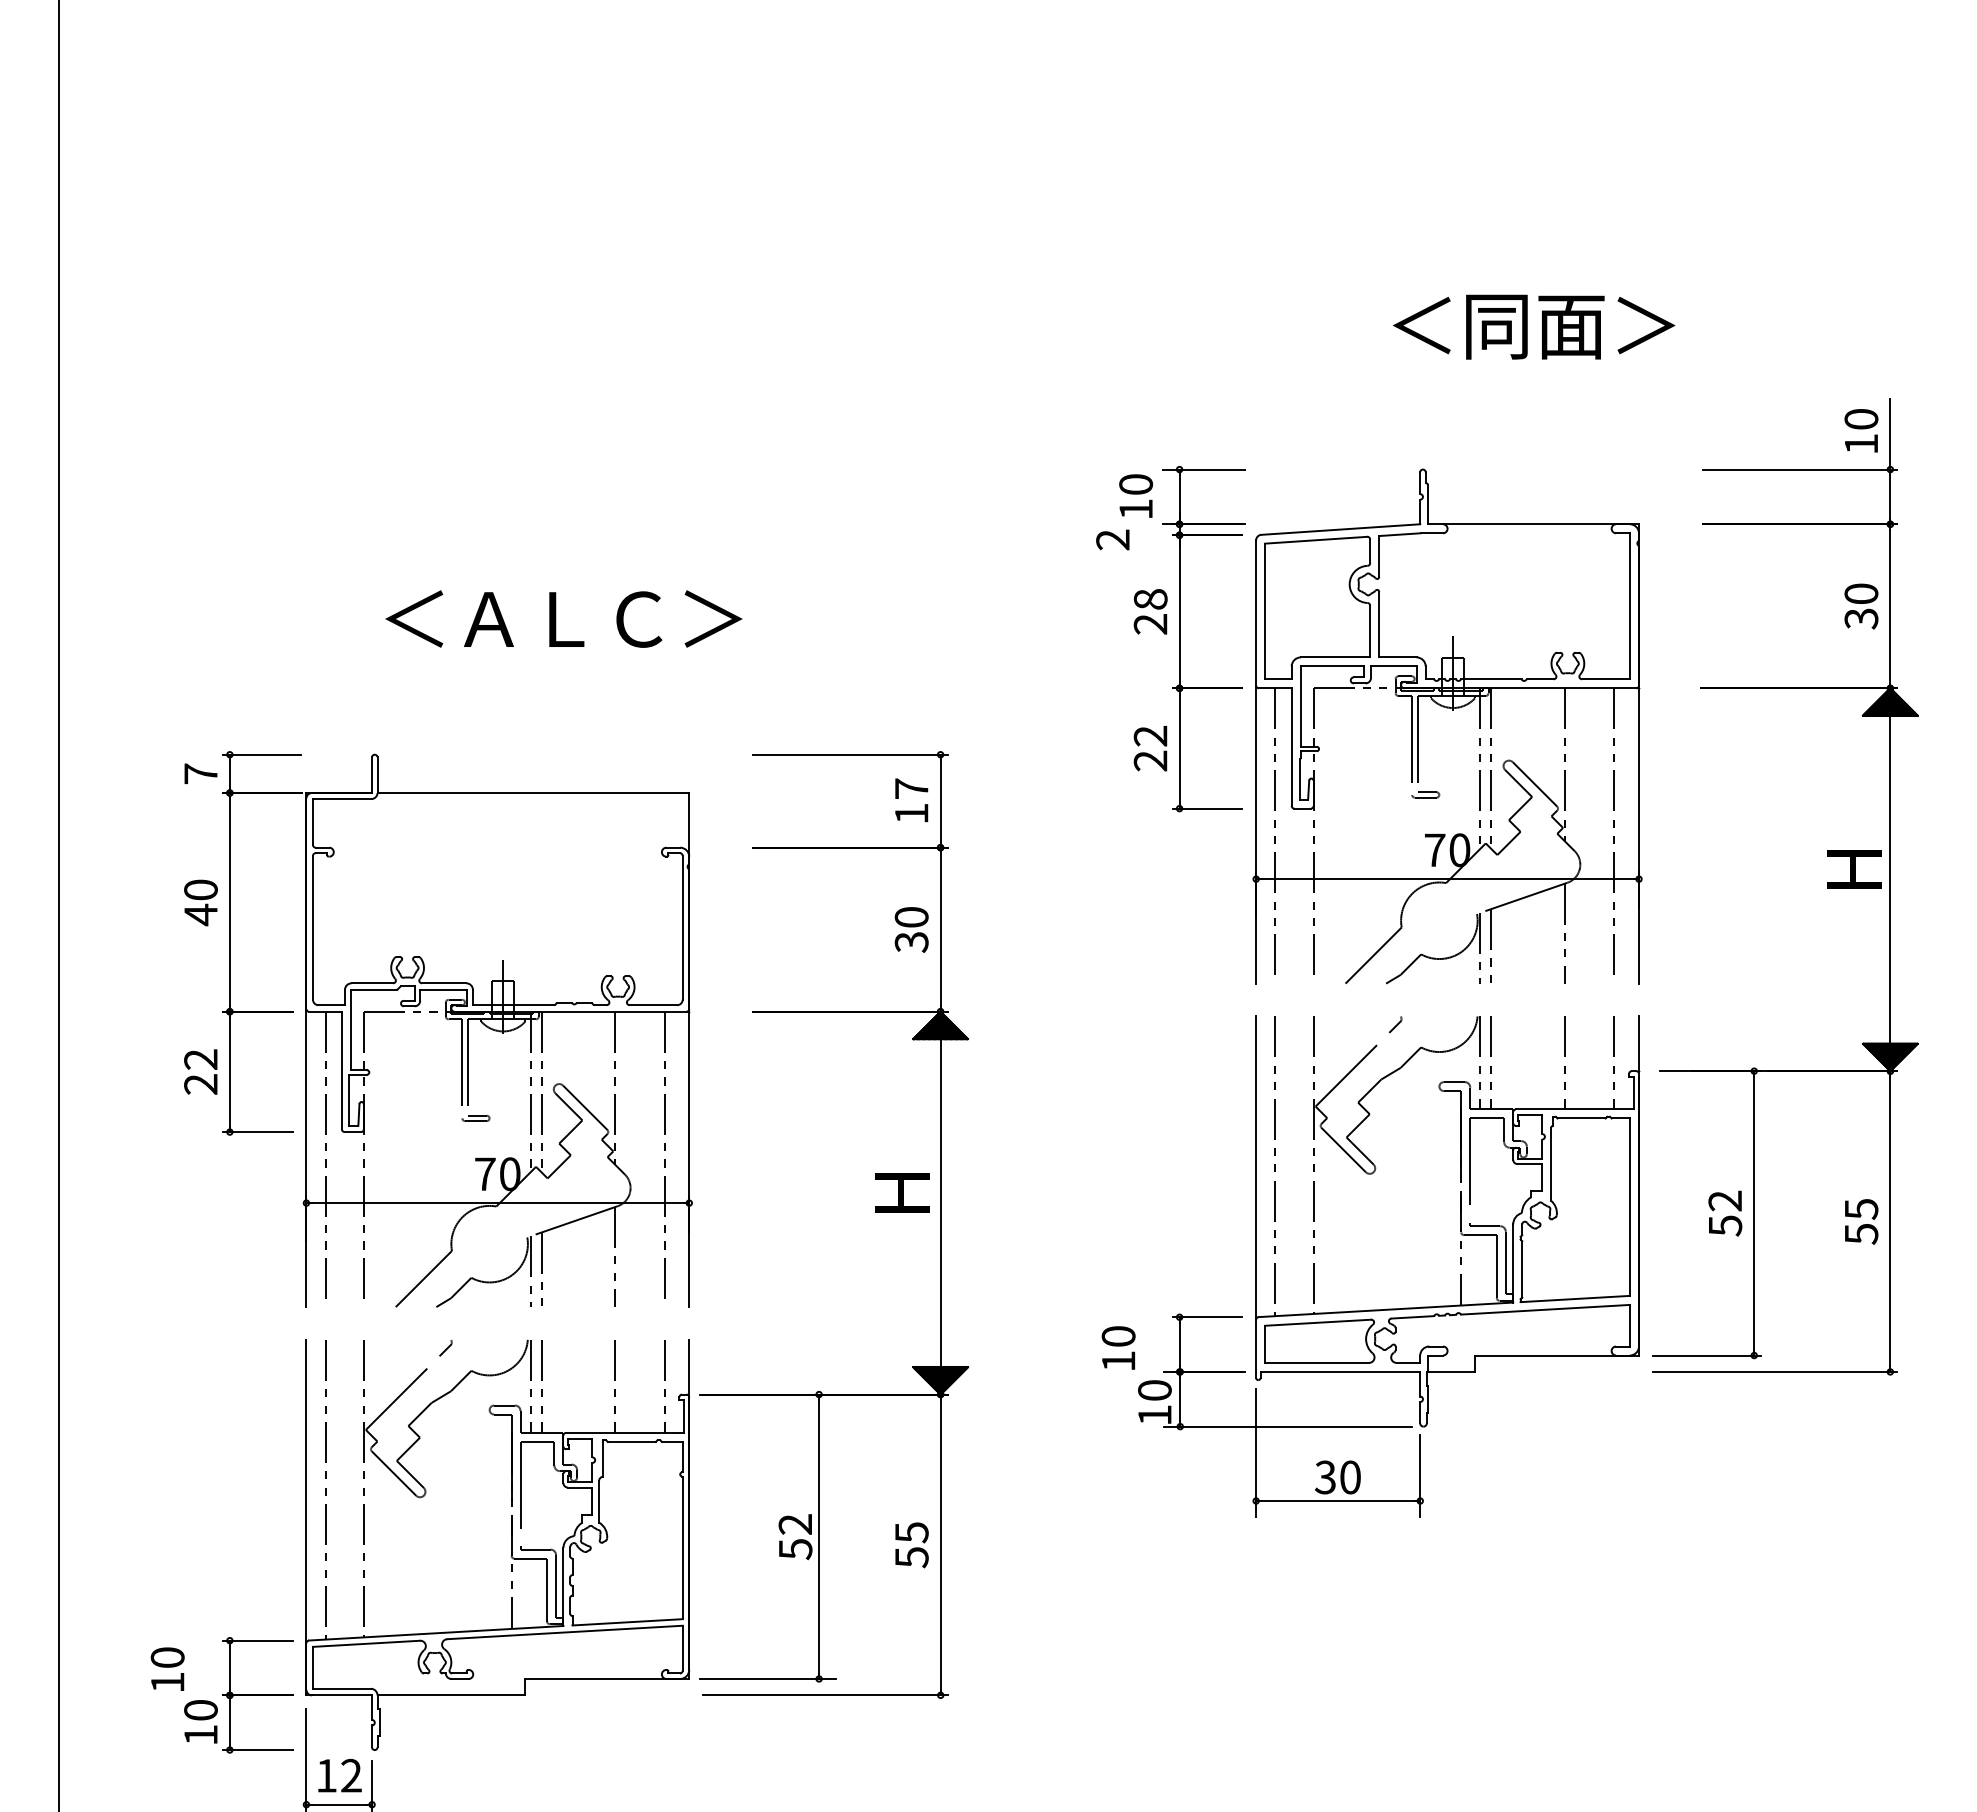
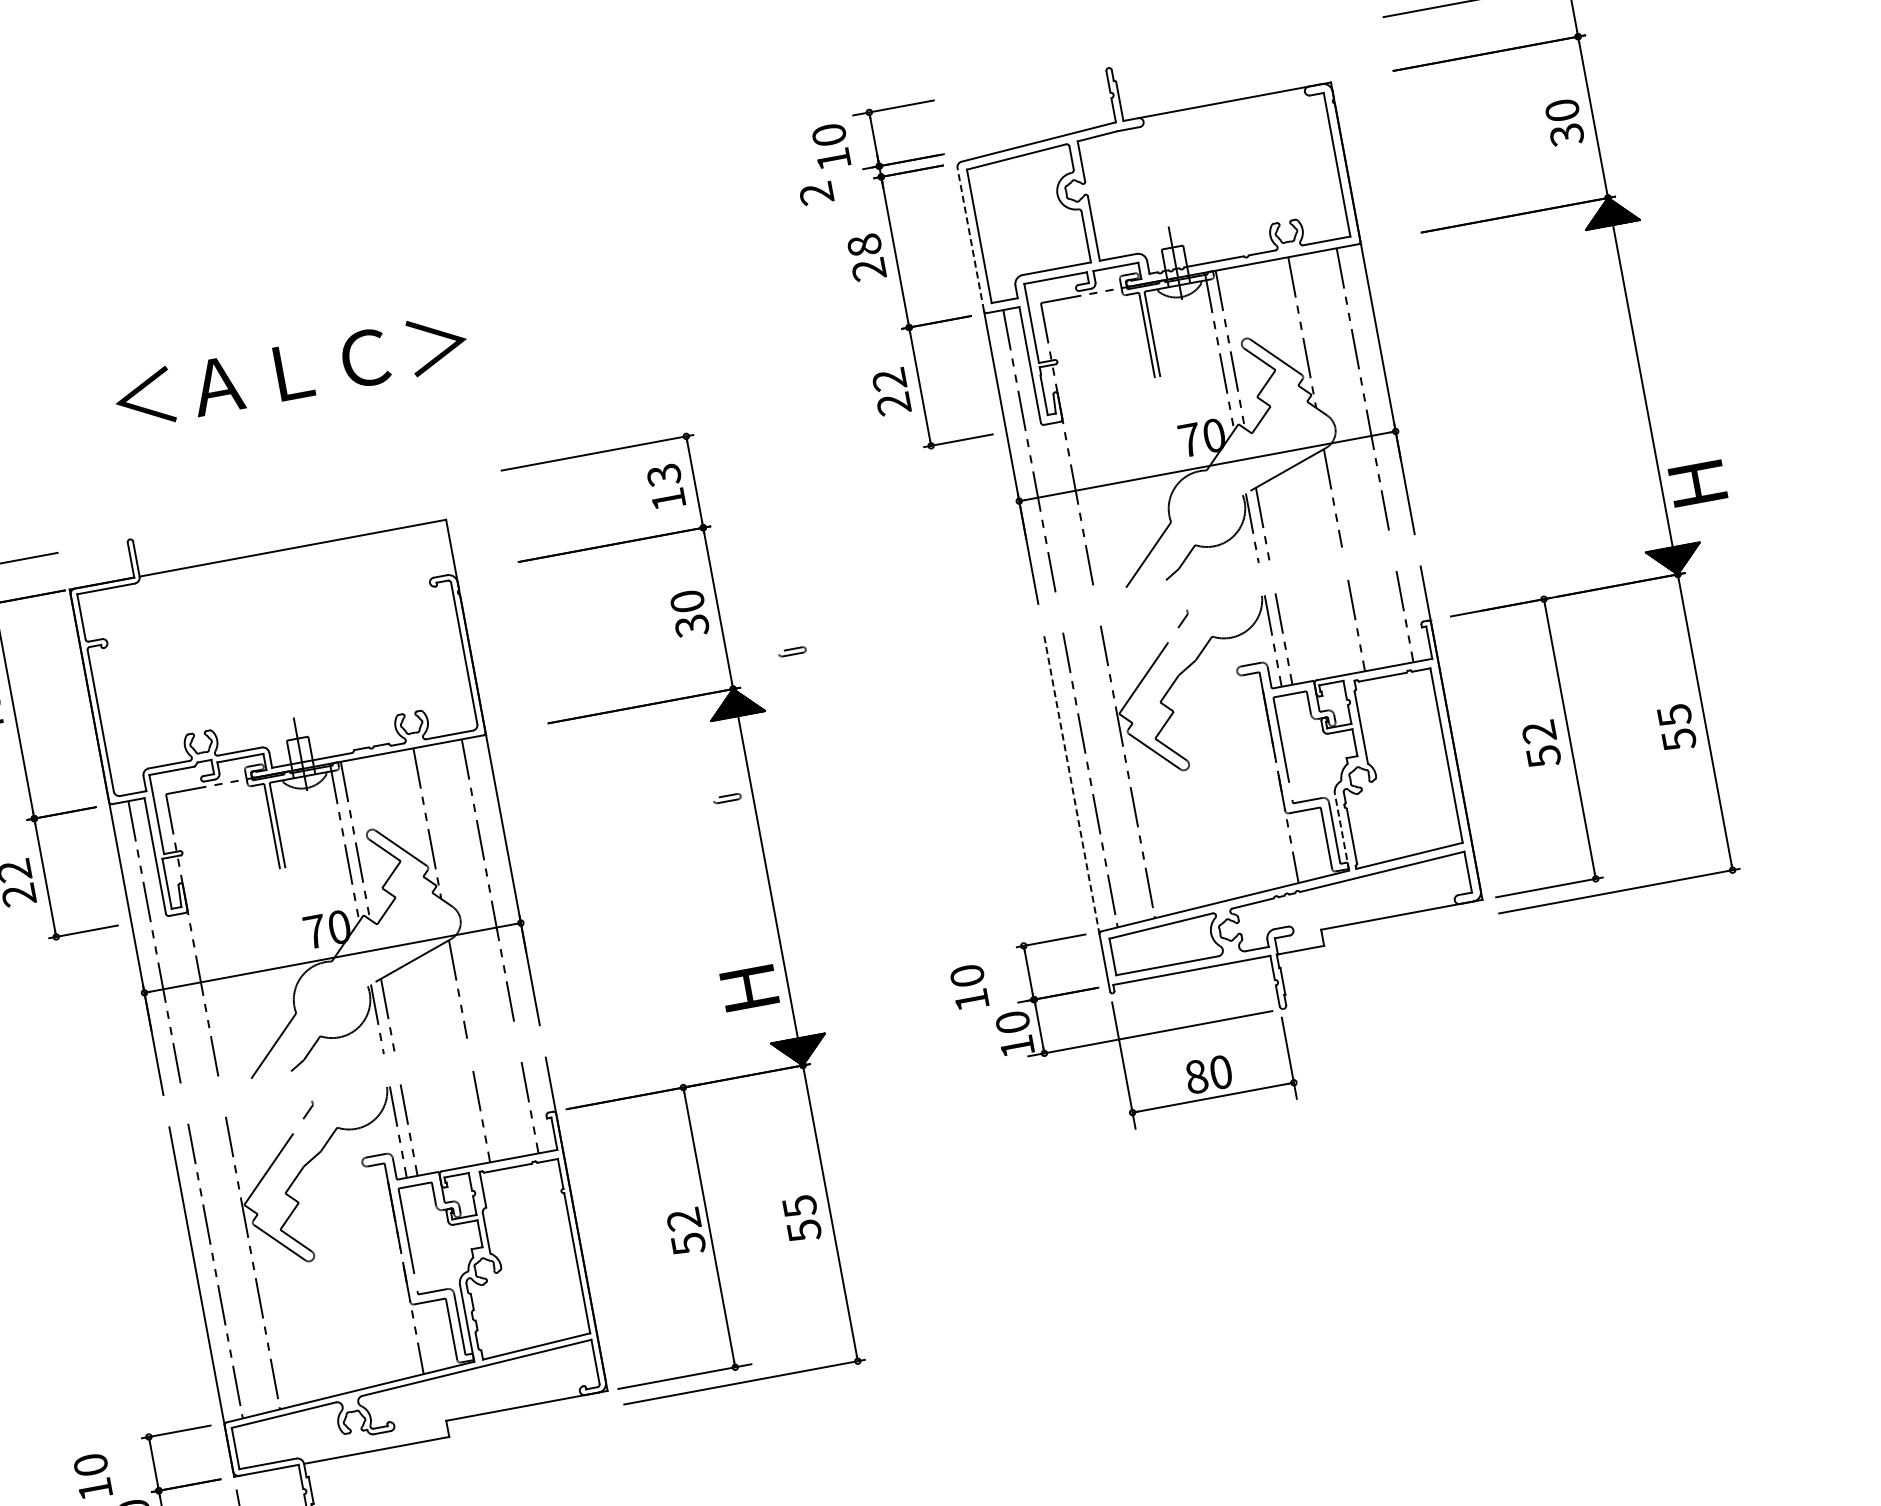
line: (1256, 612) -> (970, 238), solid -> dashed
text: (911, 788) -> (663, 474), 17 -> 13
part: (1425, 794) -> (792, 651), moved
text: (1854, 869) -> (1697, 483), moved
part: (475, 1117) -> (726, 797), moved
line: (1256, 1168) -> (1072, 785), solid -> dashed
text: (902, 1192) -> (749, 987), moved
line: (1513, 1263) -> (1342, 832), solid -> dashed
text: (1325, 1477) -> (1196, 1076), 30 -> 80

